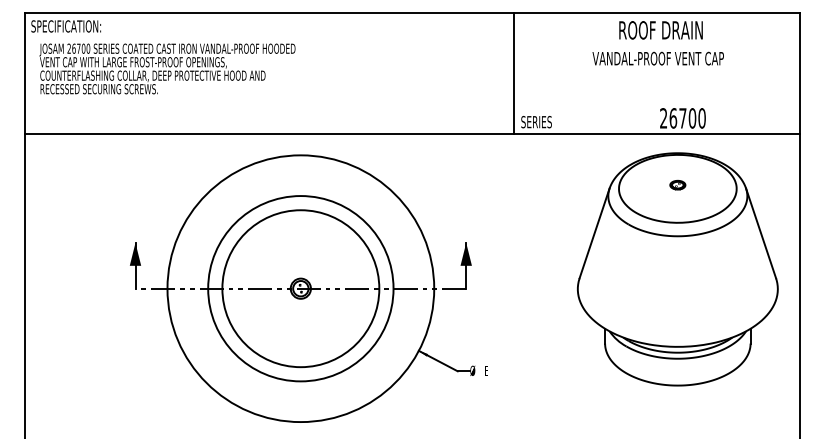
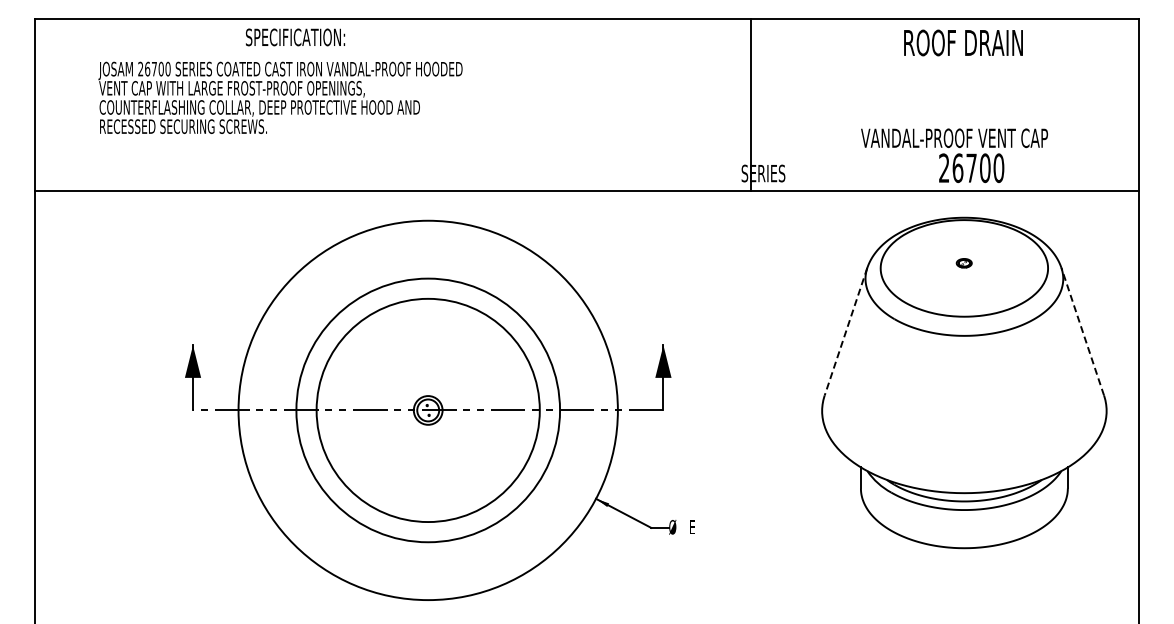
text: (66, 26) -> (295, 37), moved
text: (661, 30) -> (963, 42), moved
text: (658, 58) -> (954, 137), moved
text: (167, 68) -> (280, 97), moved
line: (514, 73) -> (751, 104), moved
part: (677, 185) -> (963, 263), size x0.7
line: (594, 233) -> (845, 332), solid -> dashed
line: (760, 233) -> (1082, 331), solid -> dashed

